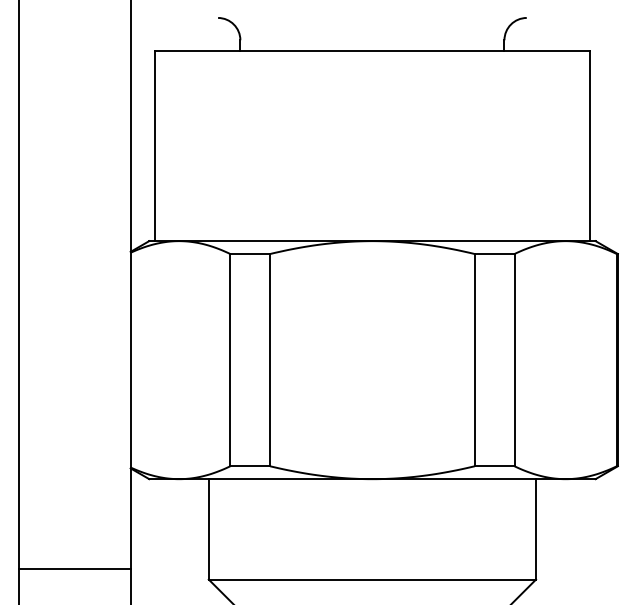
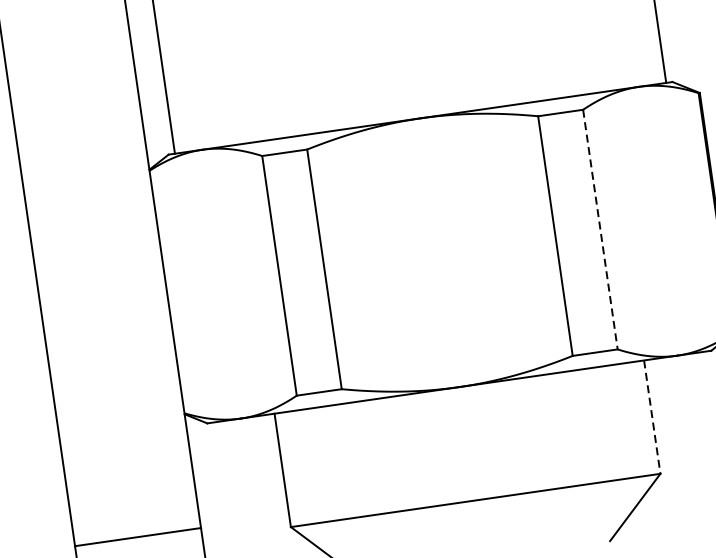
line: (514, 360) -> (600, 230), solid -> dashed
line: (536, 529) -> (652, 417), solid -> dashed

